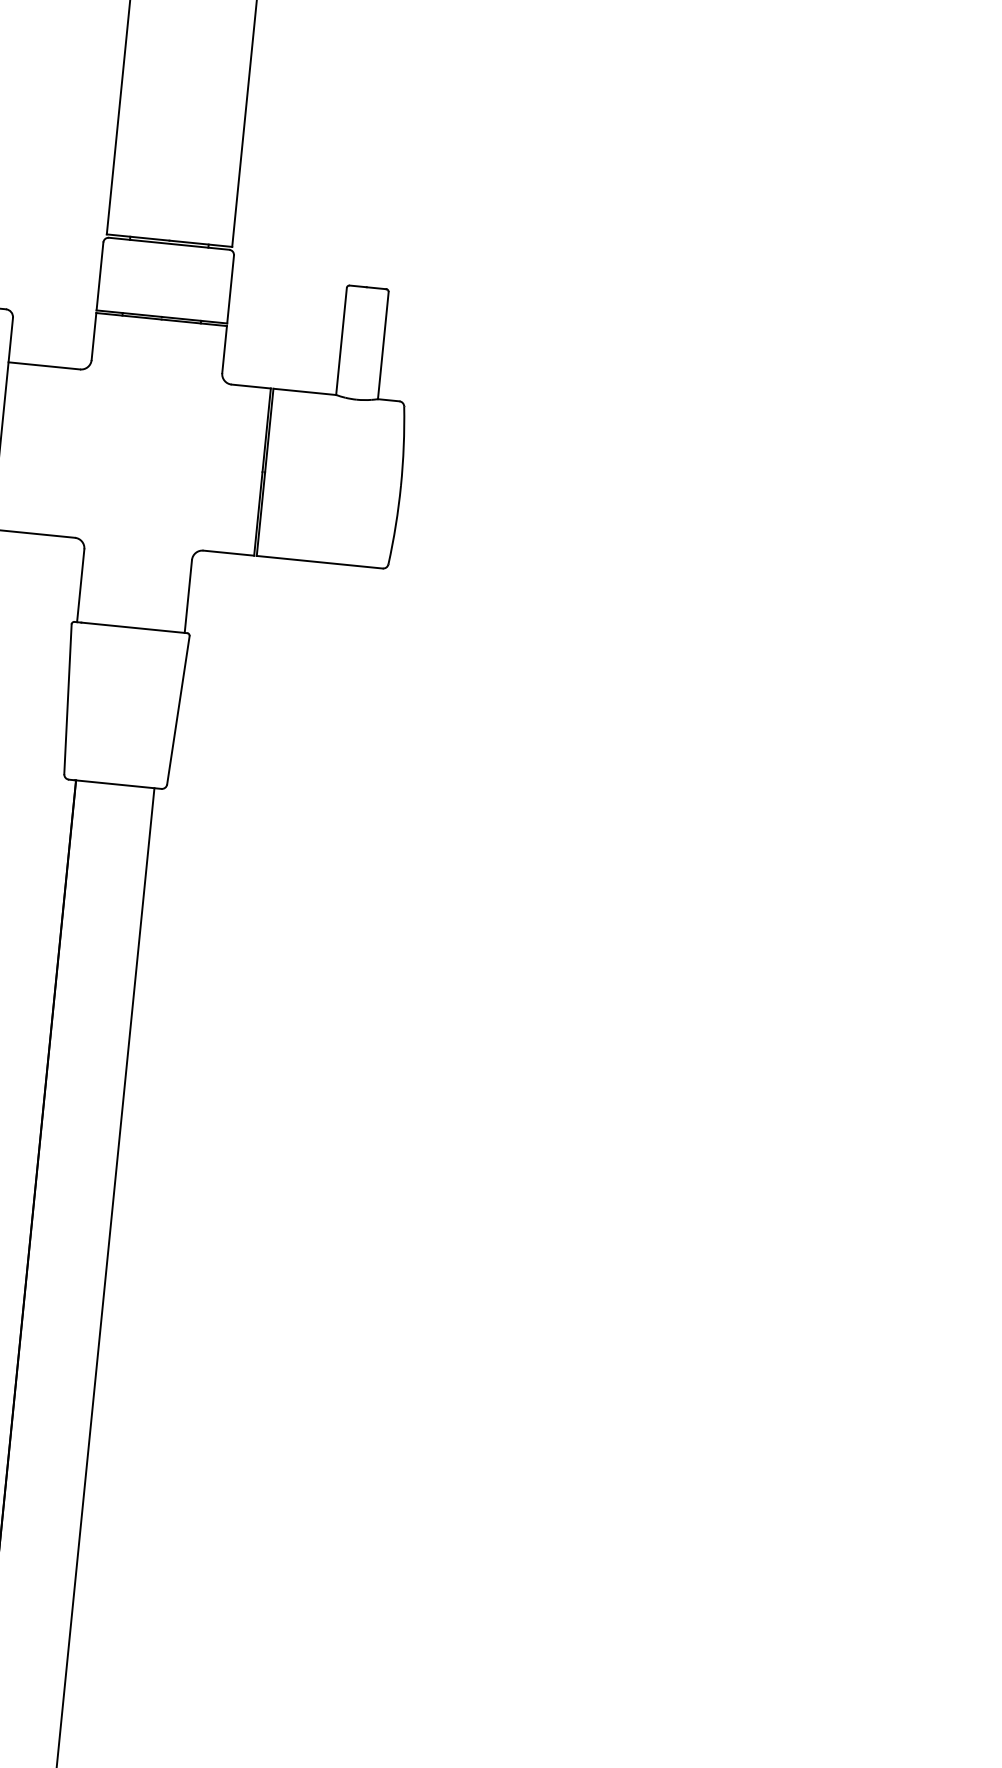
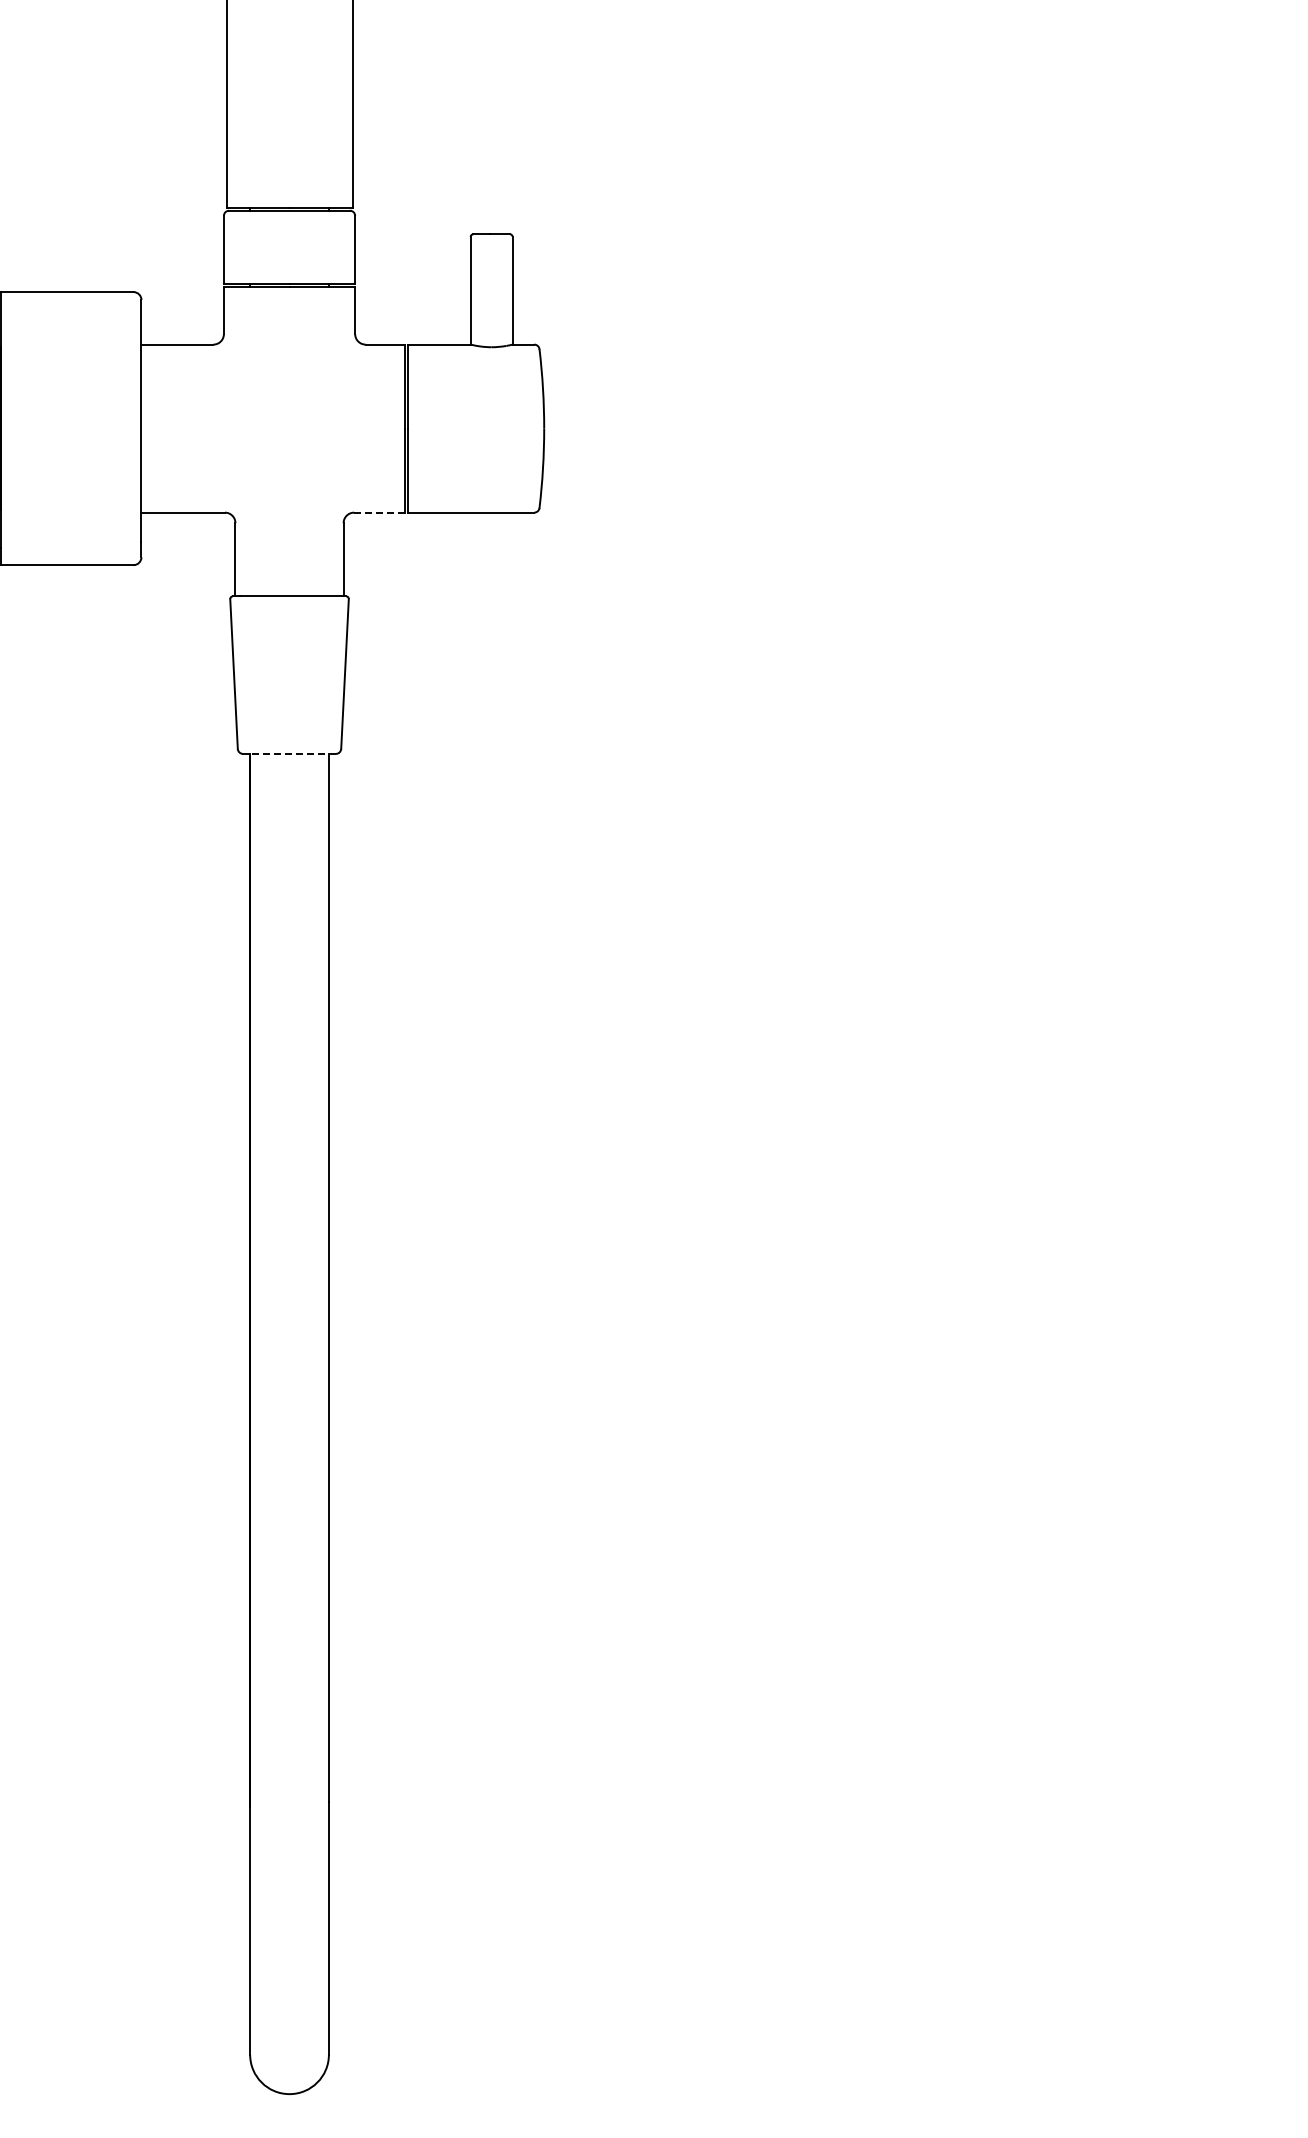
line: (228, 553) -> (379, 512), solid -> dashed
line: (118, 784) -> (292, 753), solid -> dashed

